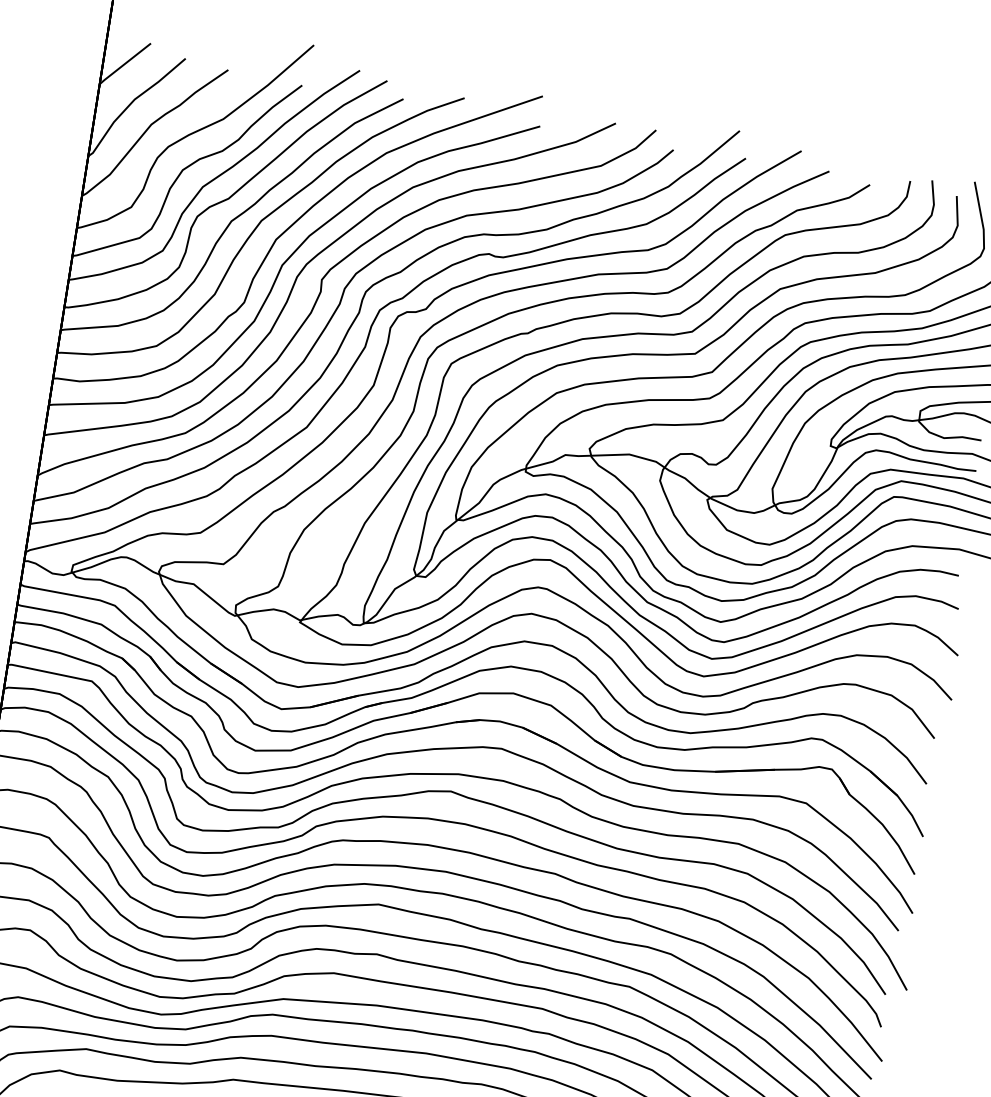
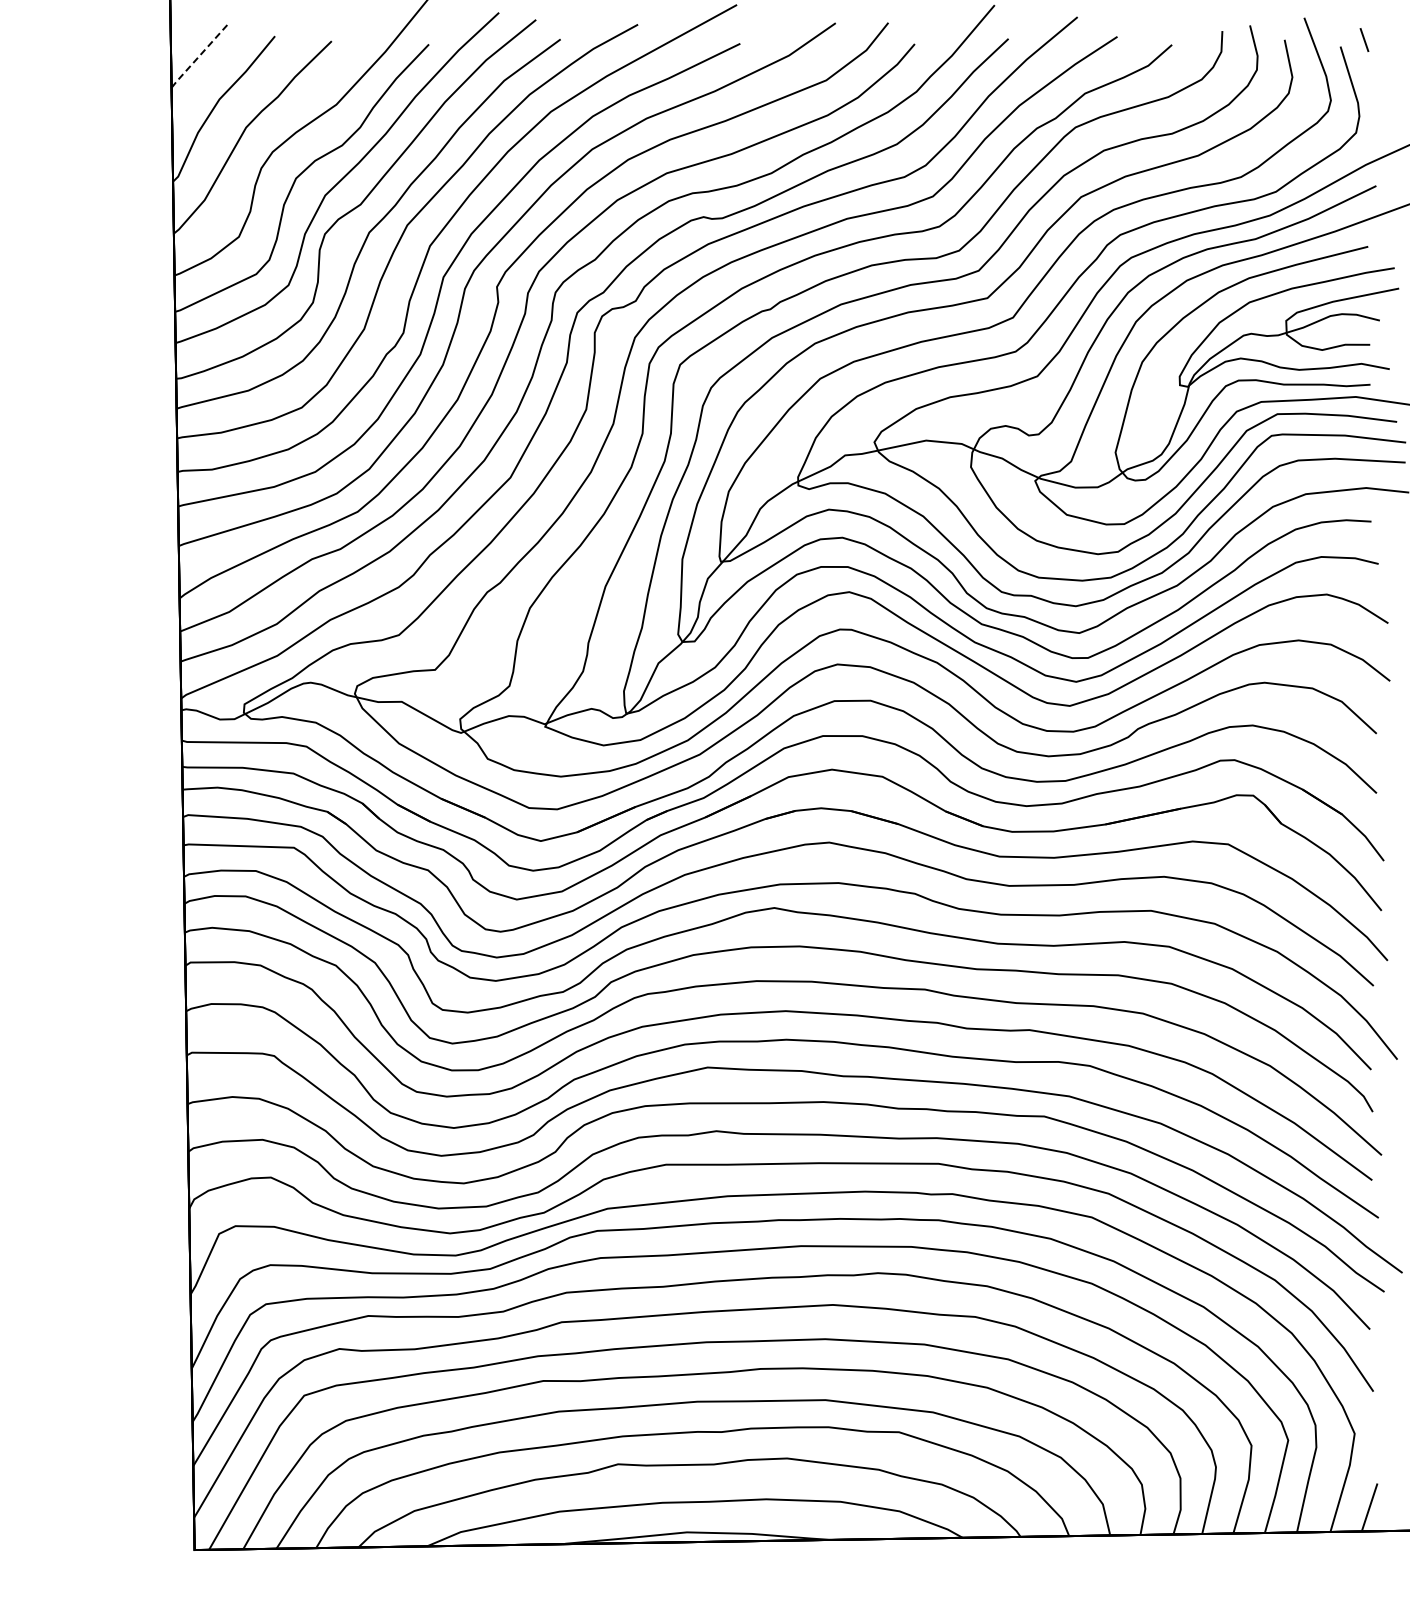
line: (125, 64) -> (199, 56), solid -> dashed

